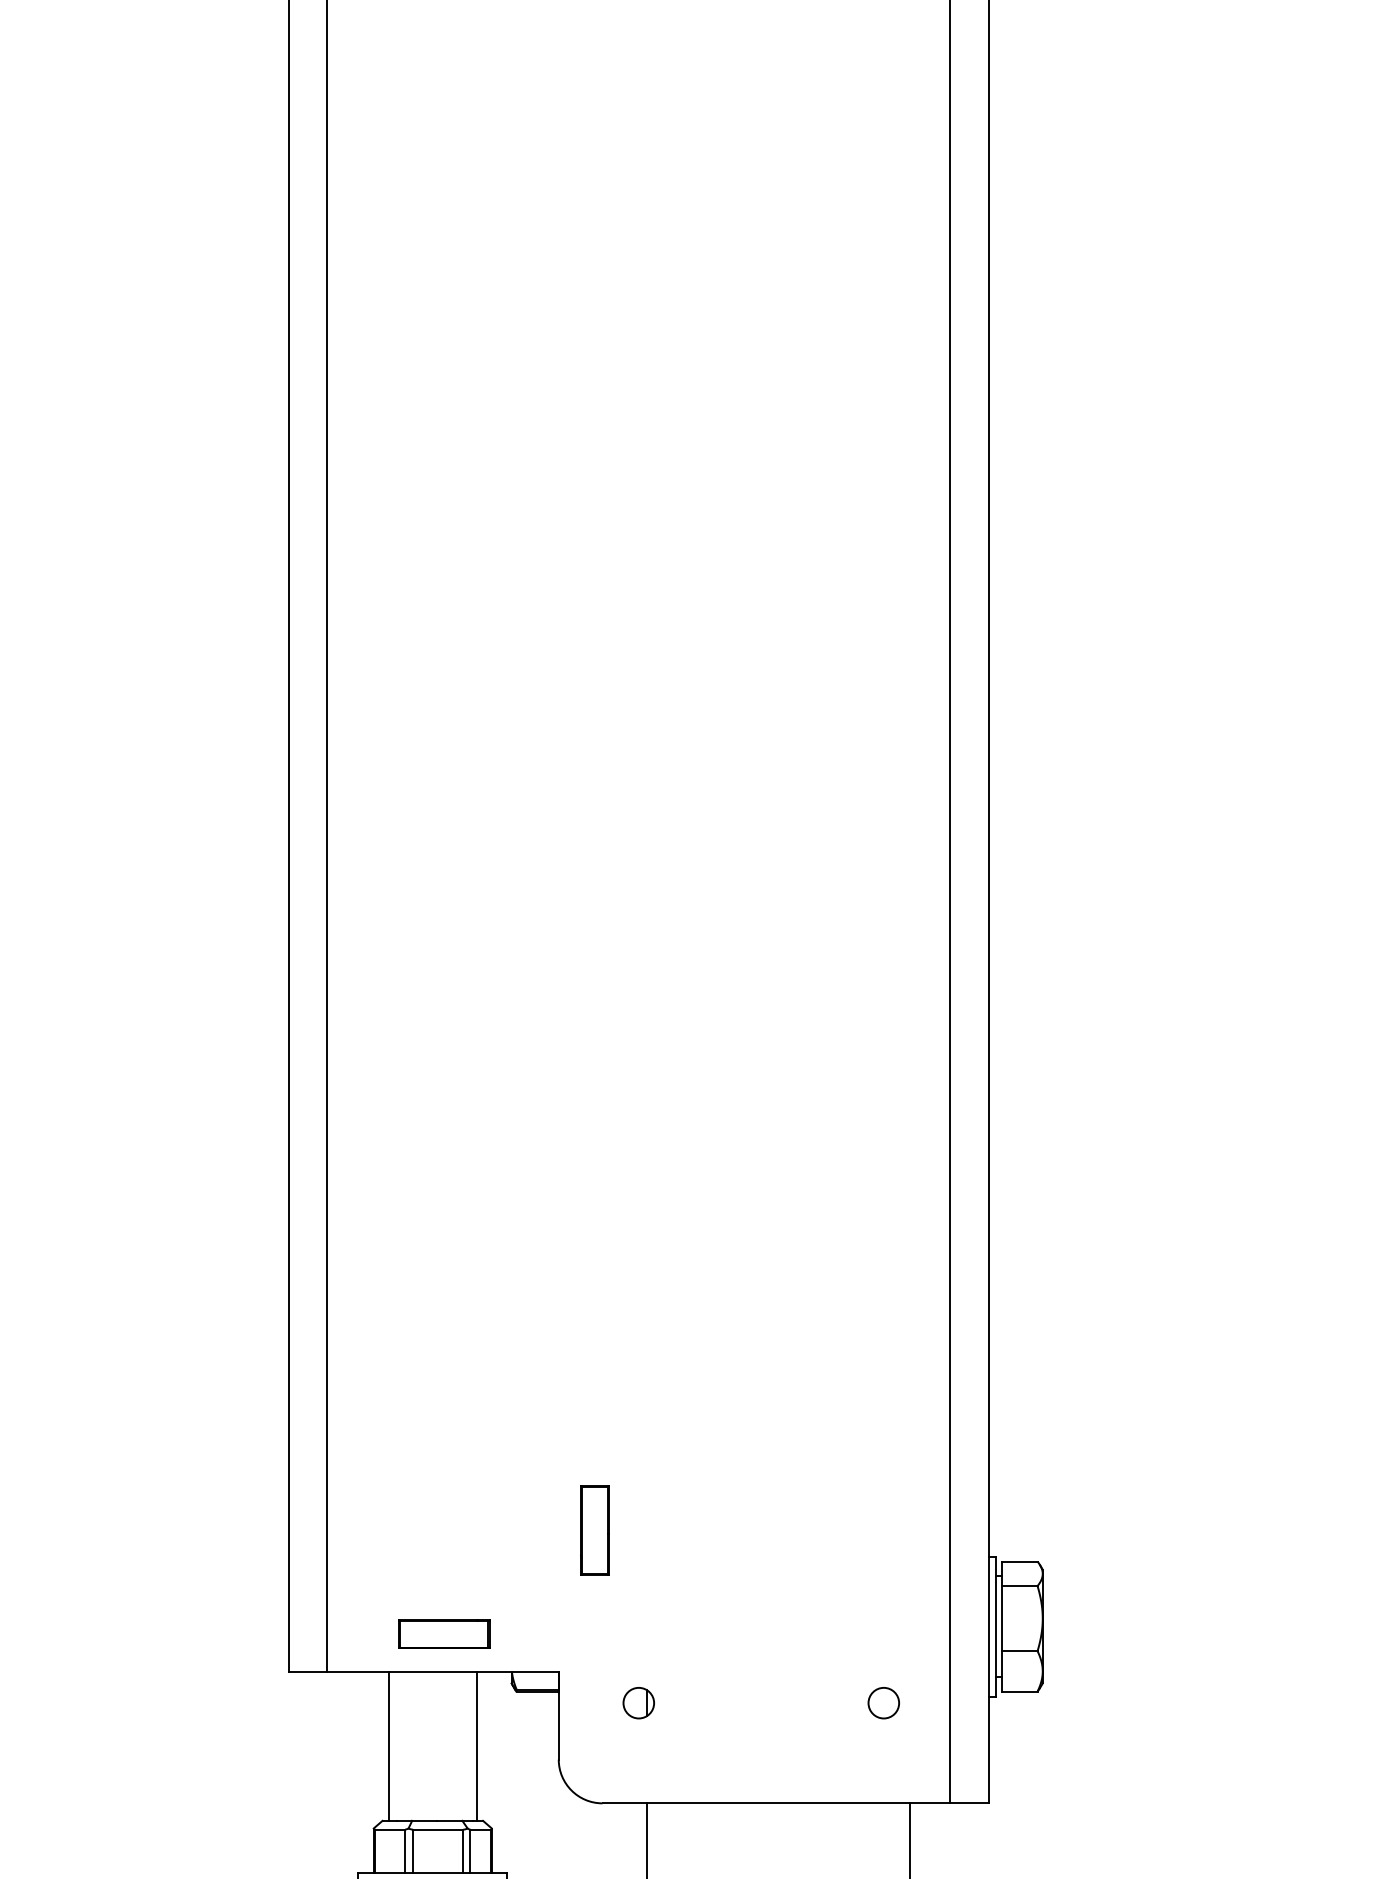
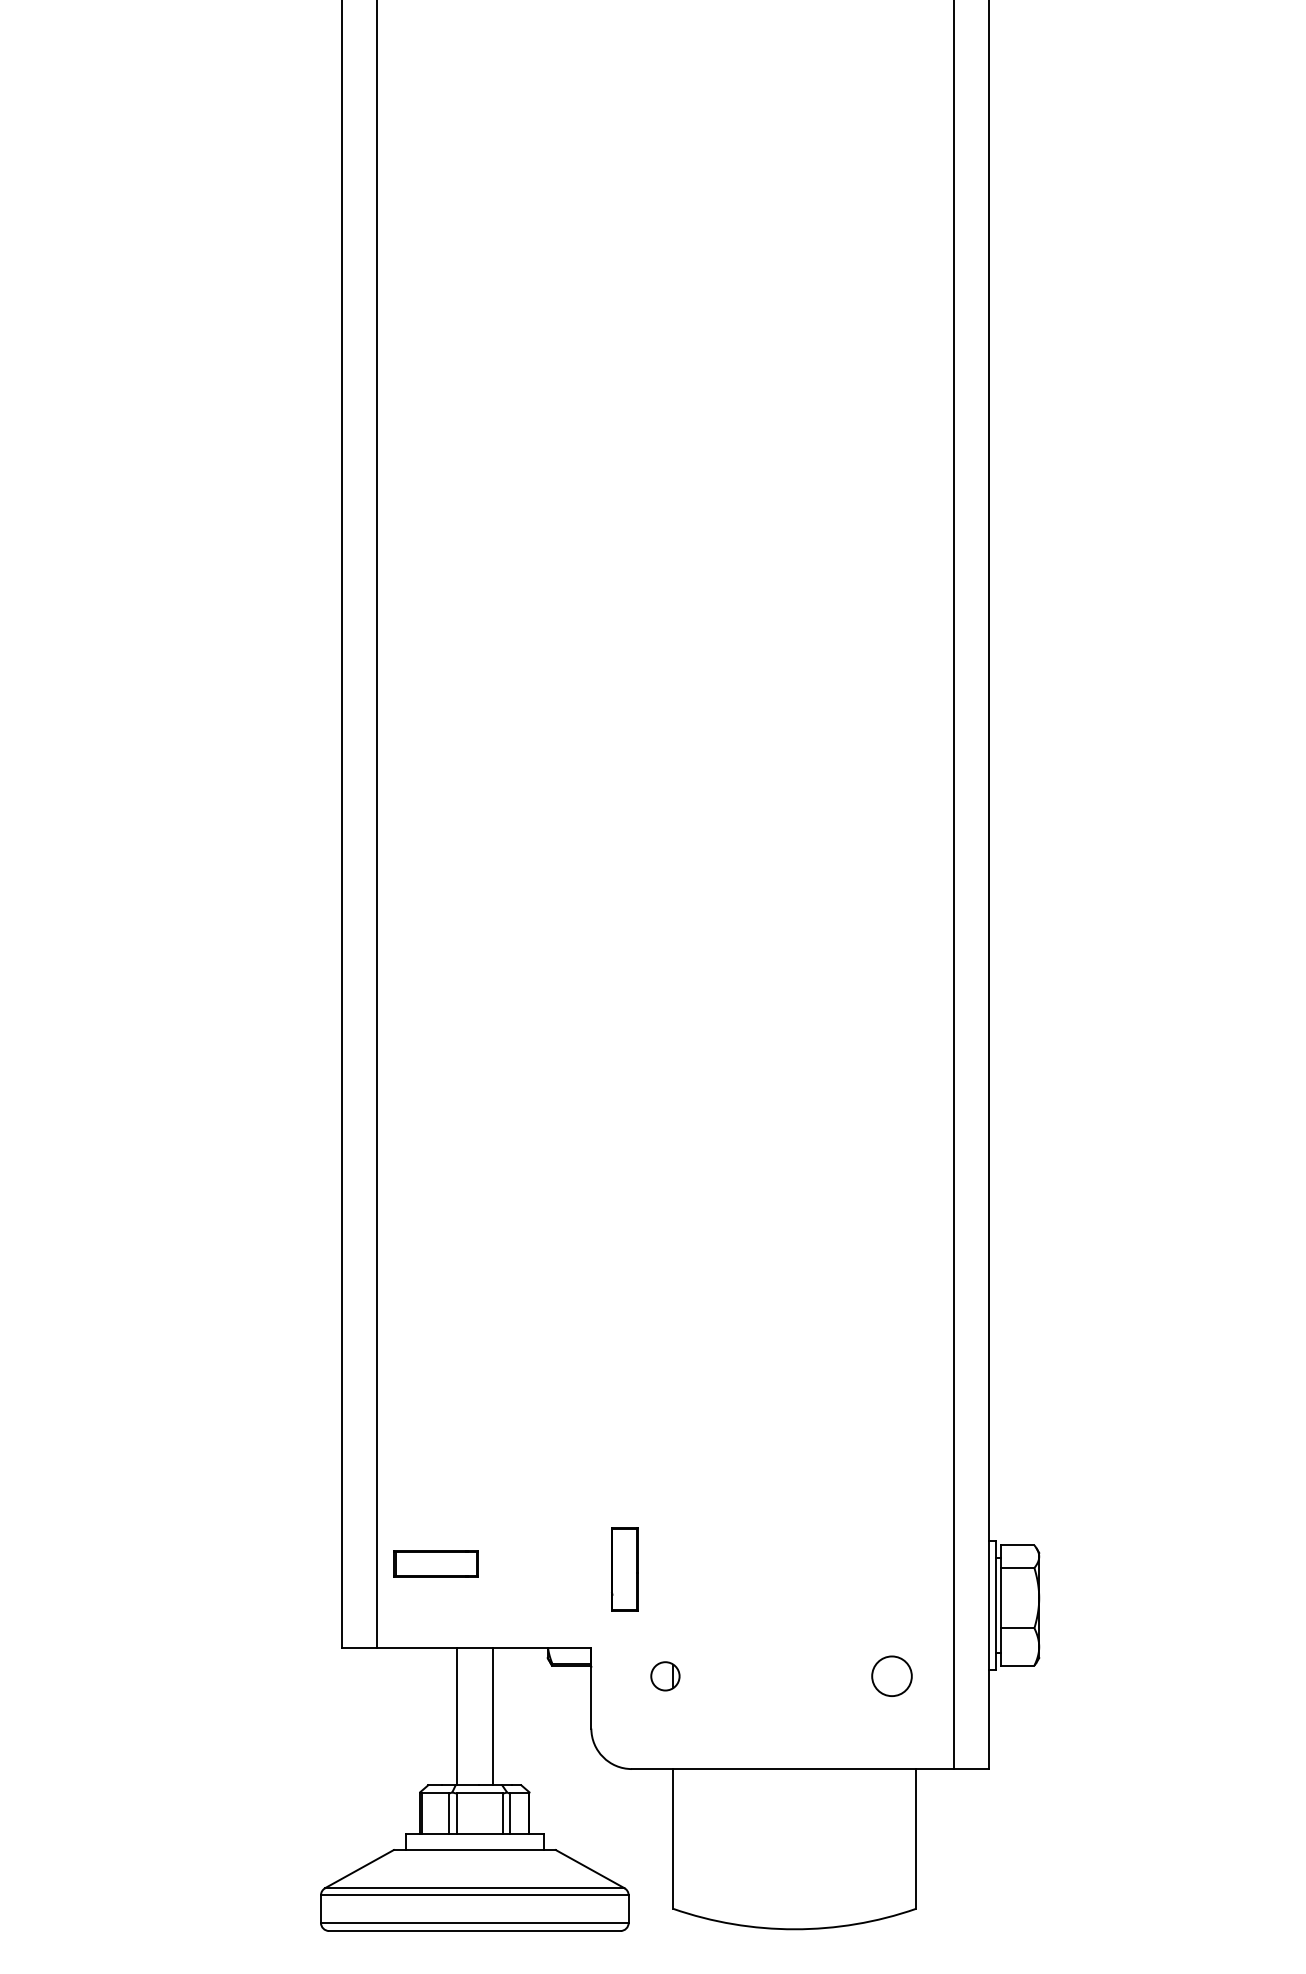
part: (594, 1530) -> (624, 1569), moved
part: (443, 1634) -> (435, 1563), moved
circle: (884, 1703) -> (892, 1676), size x1.4
line: (389, 1746) -> (493, 1716), moved
line: (476, 1746) -> (457, 1716), moved

